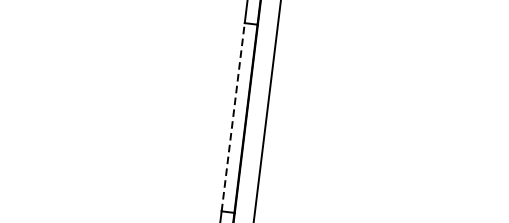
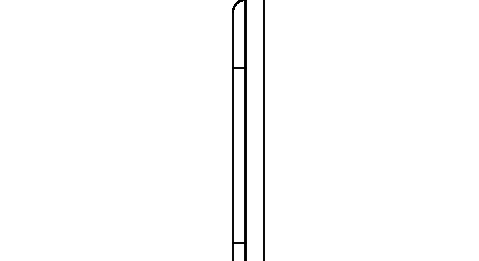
line: (233, 116) -> (233, 155), dashed -> solid

